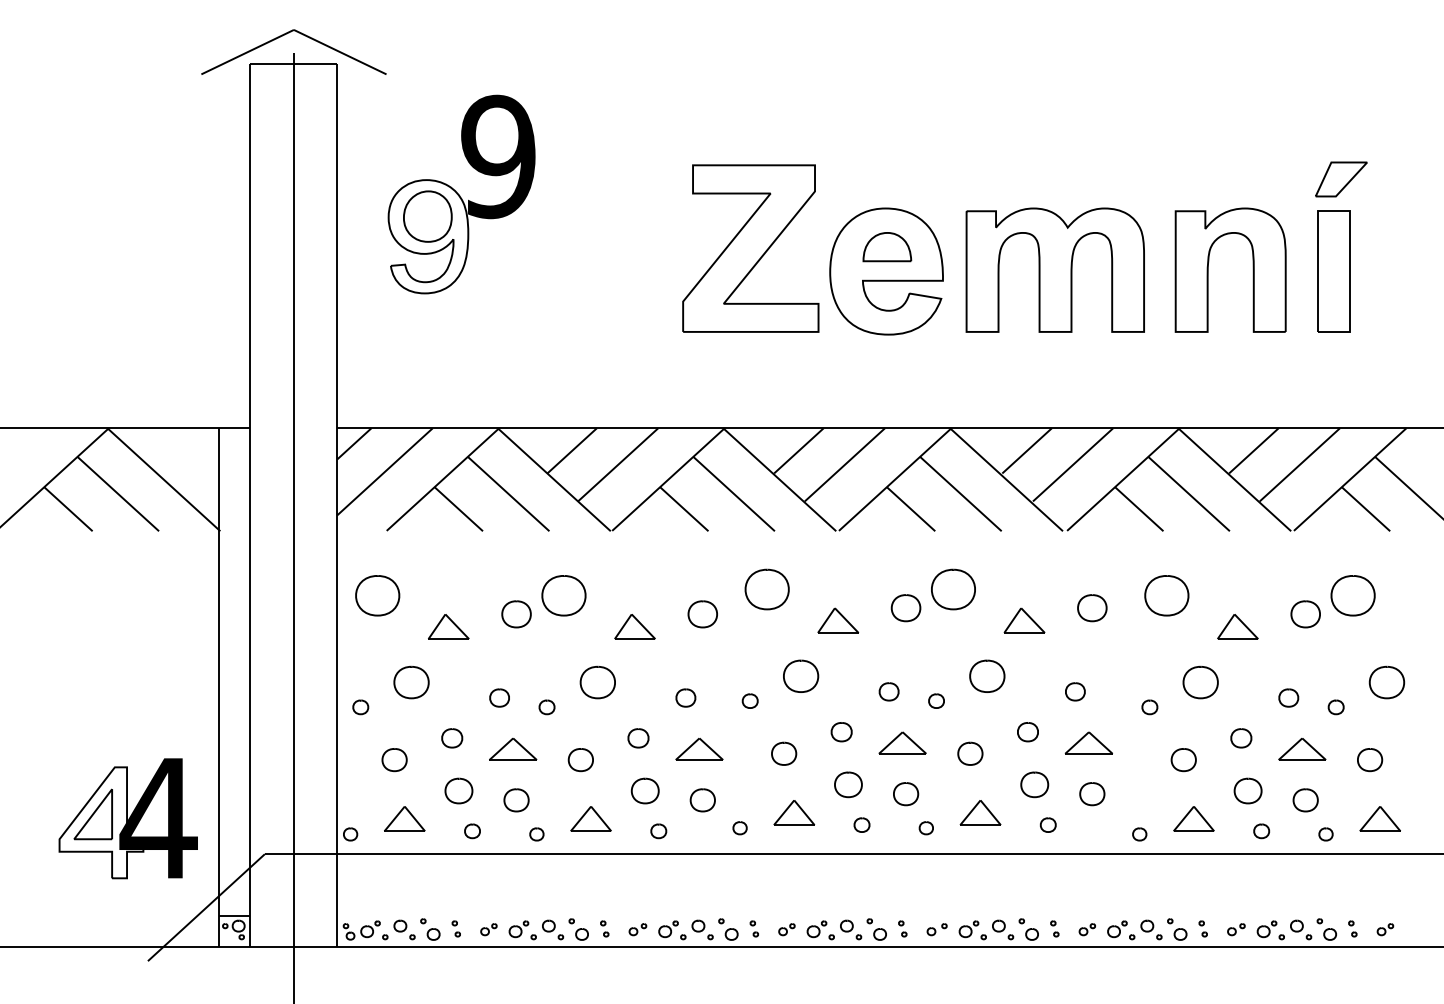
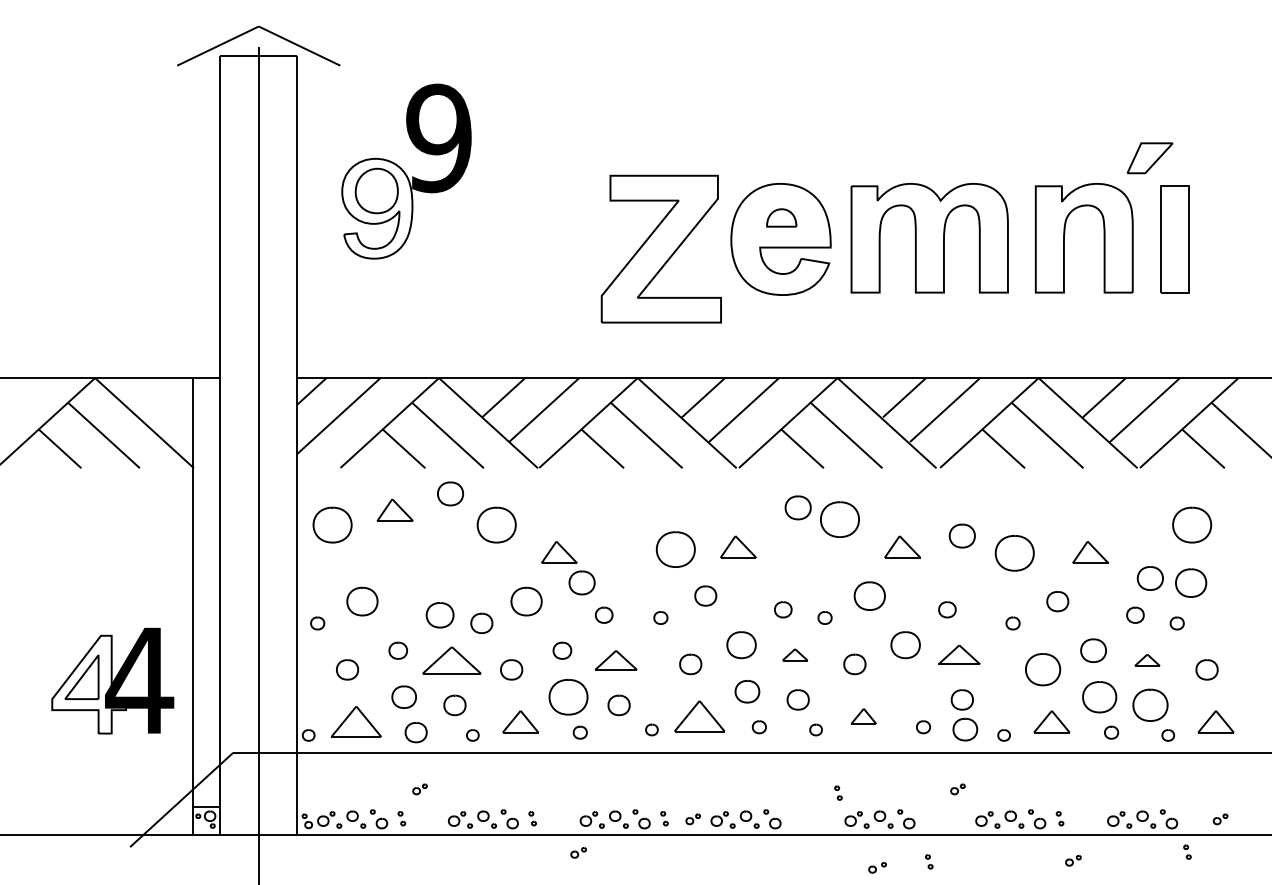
part: (1341, 179) -> (1150, 158), moved
part: (887, 247) -> (781, 218), size x0.7
part: (750, 248) -> (661, 249), moved
part: (766, 589) -> (675, 549), moved
part: (1166, 595) -> (1014, 553), moved
part: (905, 608) -> (797, 508), moved
part: (516, 614) -> (450, 494), moved
part: (702, 614) -> (581, 583), moved
part: (1305, 614) -> (1150, 578), moved
part: (448, 626) -> (394, 509), moved
part: (801, 675) -> (706, 595), size x0.7
part: (1200, 682) -> (1057, 601), size x0.7
part: (1386, 682) -> (1190, 583), moved
part: (499, 697) -> (439, 614), size x1.6
part: (546, 707) -> (481, 623), size x1.6
part: (841, 732) -> (741, 645), size x1.6
part: (1027, 732) -> (905, 645), size x1.6
part: (1241, 738) -> (1093, 650), size x1.4
part: (902, 742) -> (795, 654), size x0.6
part: (513, 748) -> (452, 659), size x1.4
part: (1302, 748) -> (1147, 659), size x0.6
part: (1183, 760) -> (1042, 670), size x1.6
part: (1034, 784) -> (965, 729), moved
part: (644, 790) -> (567, 696), size x1.6
part: (1247, 790) -> (1099, 696), size x1.4
part: (1305, 800) -> (1150, 705), size x1.6
part: (794, 812) -> (699, 716), size x1.4
part: (980, 812) -> (863, 716), size x0.7
part: (127, 818) -> (112, 680), moved
part: (404, 818) -> (356, 721), size x1.4
part: (472, 831) -> (416, 732), size x1.6
part: (902, 928) -> (838, 792), moved
part: (1054, 928) -> (928, 861), moved
part: (1352, 928) -> (1187, 851), moved
part: (488, 929) -> (419, 789), moved
part: (637, 929) -> (578, 852), moved
part: (936, 929) -> (877, 867), moved
part: (1086, 929) -> (957, 789), moved
part: (1236, 929) -> (1073, 860), moved

